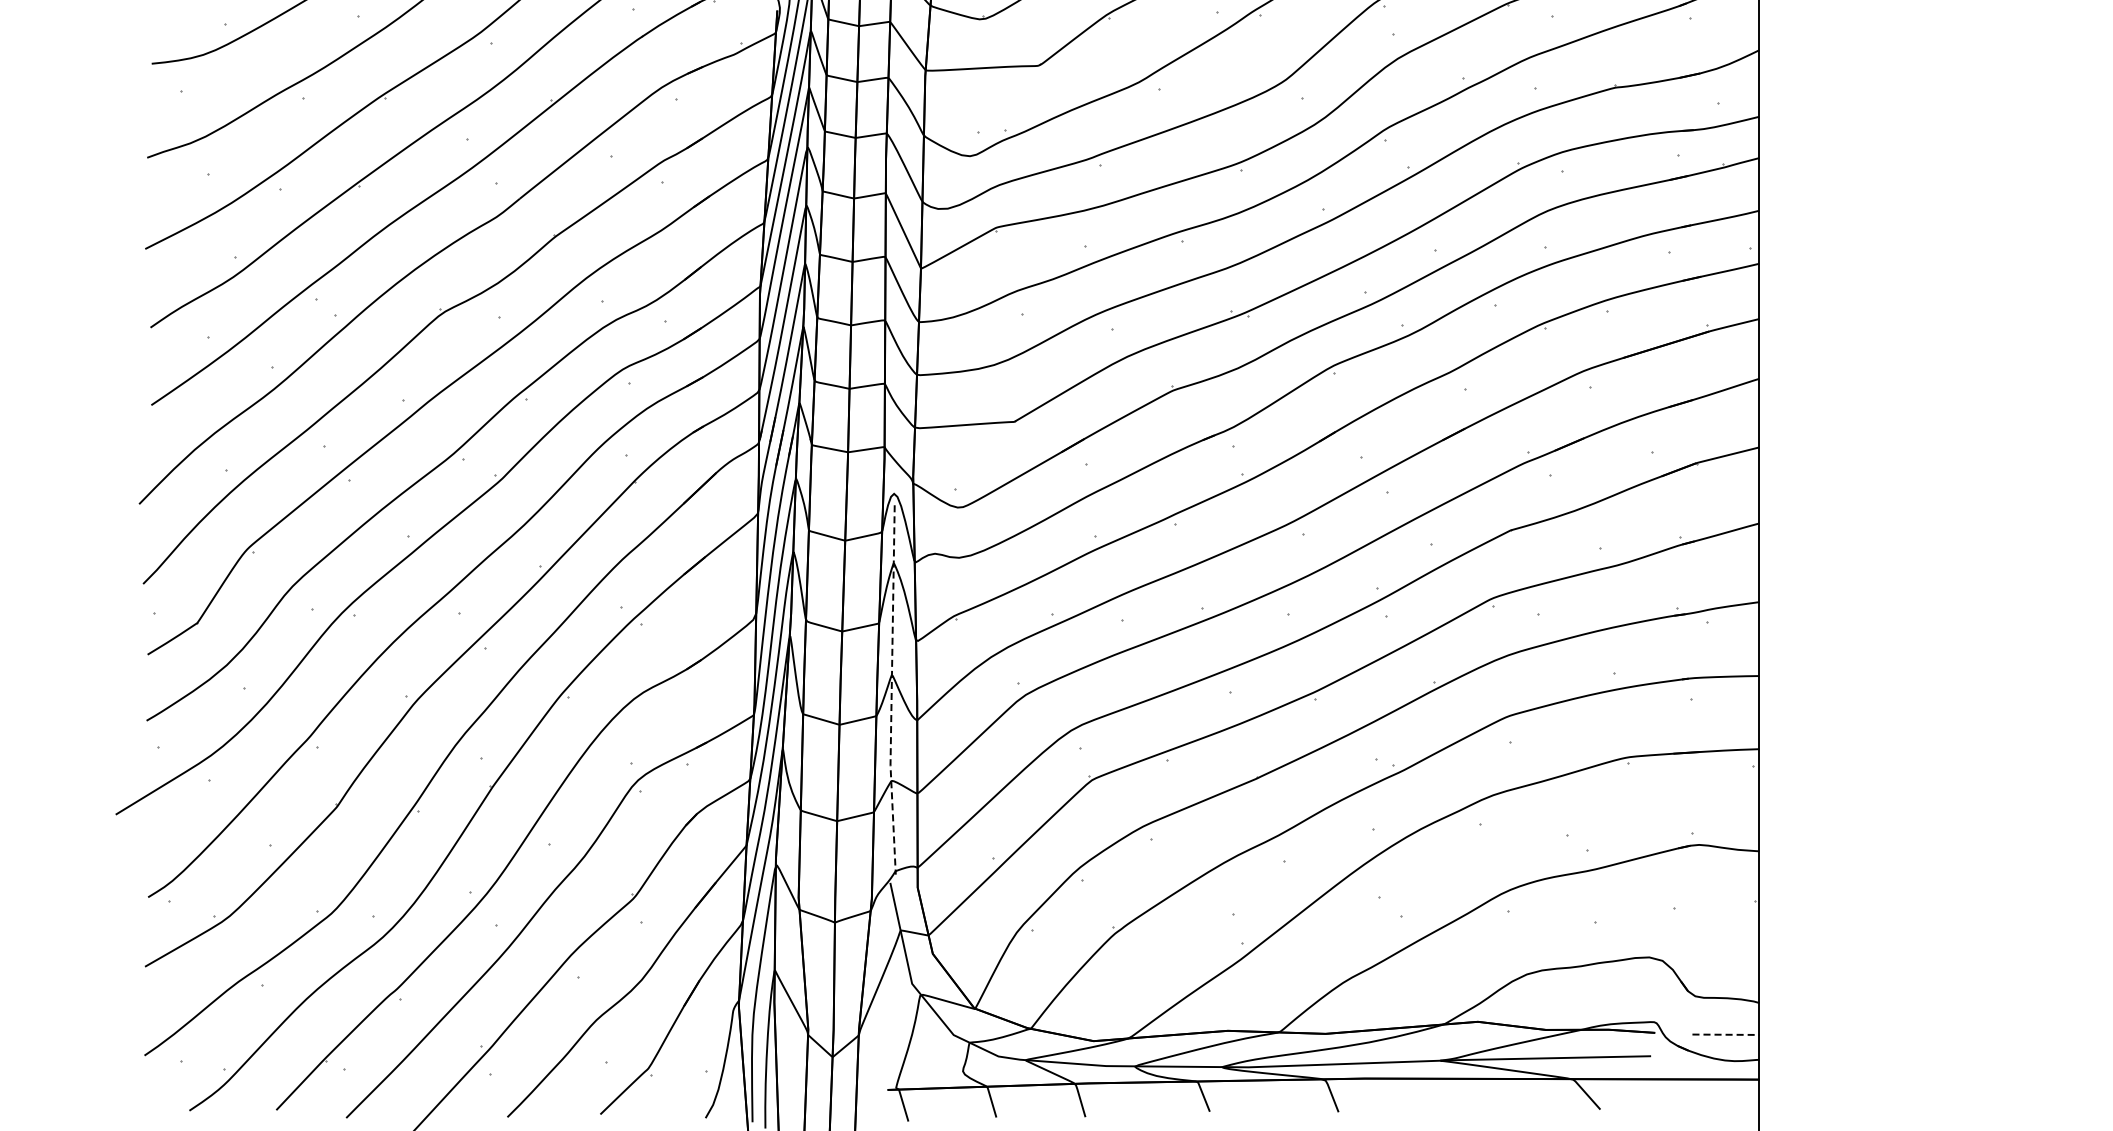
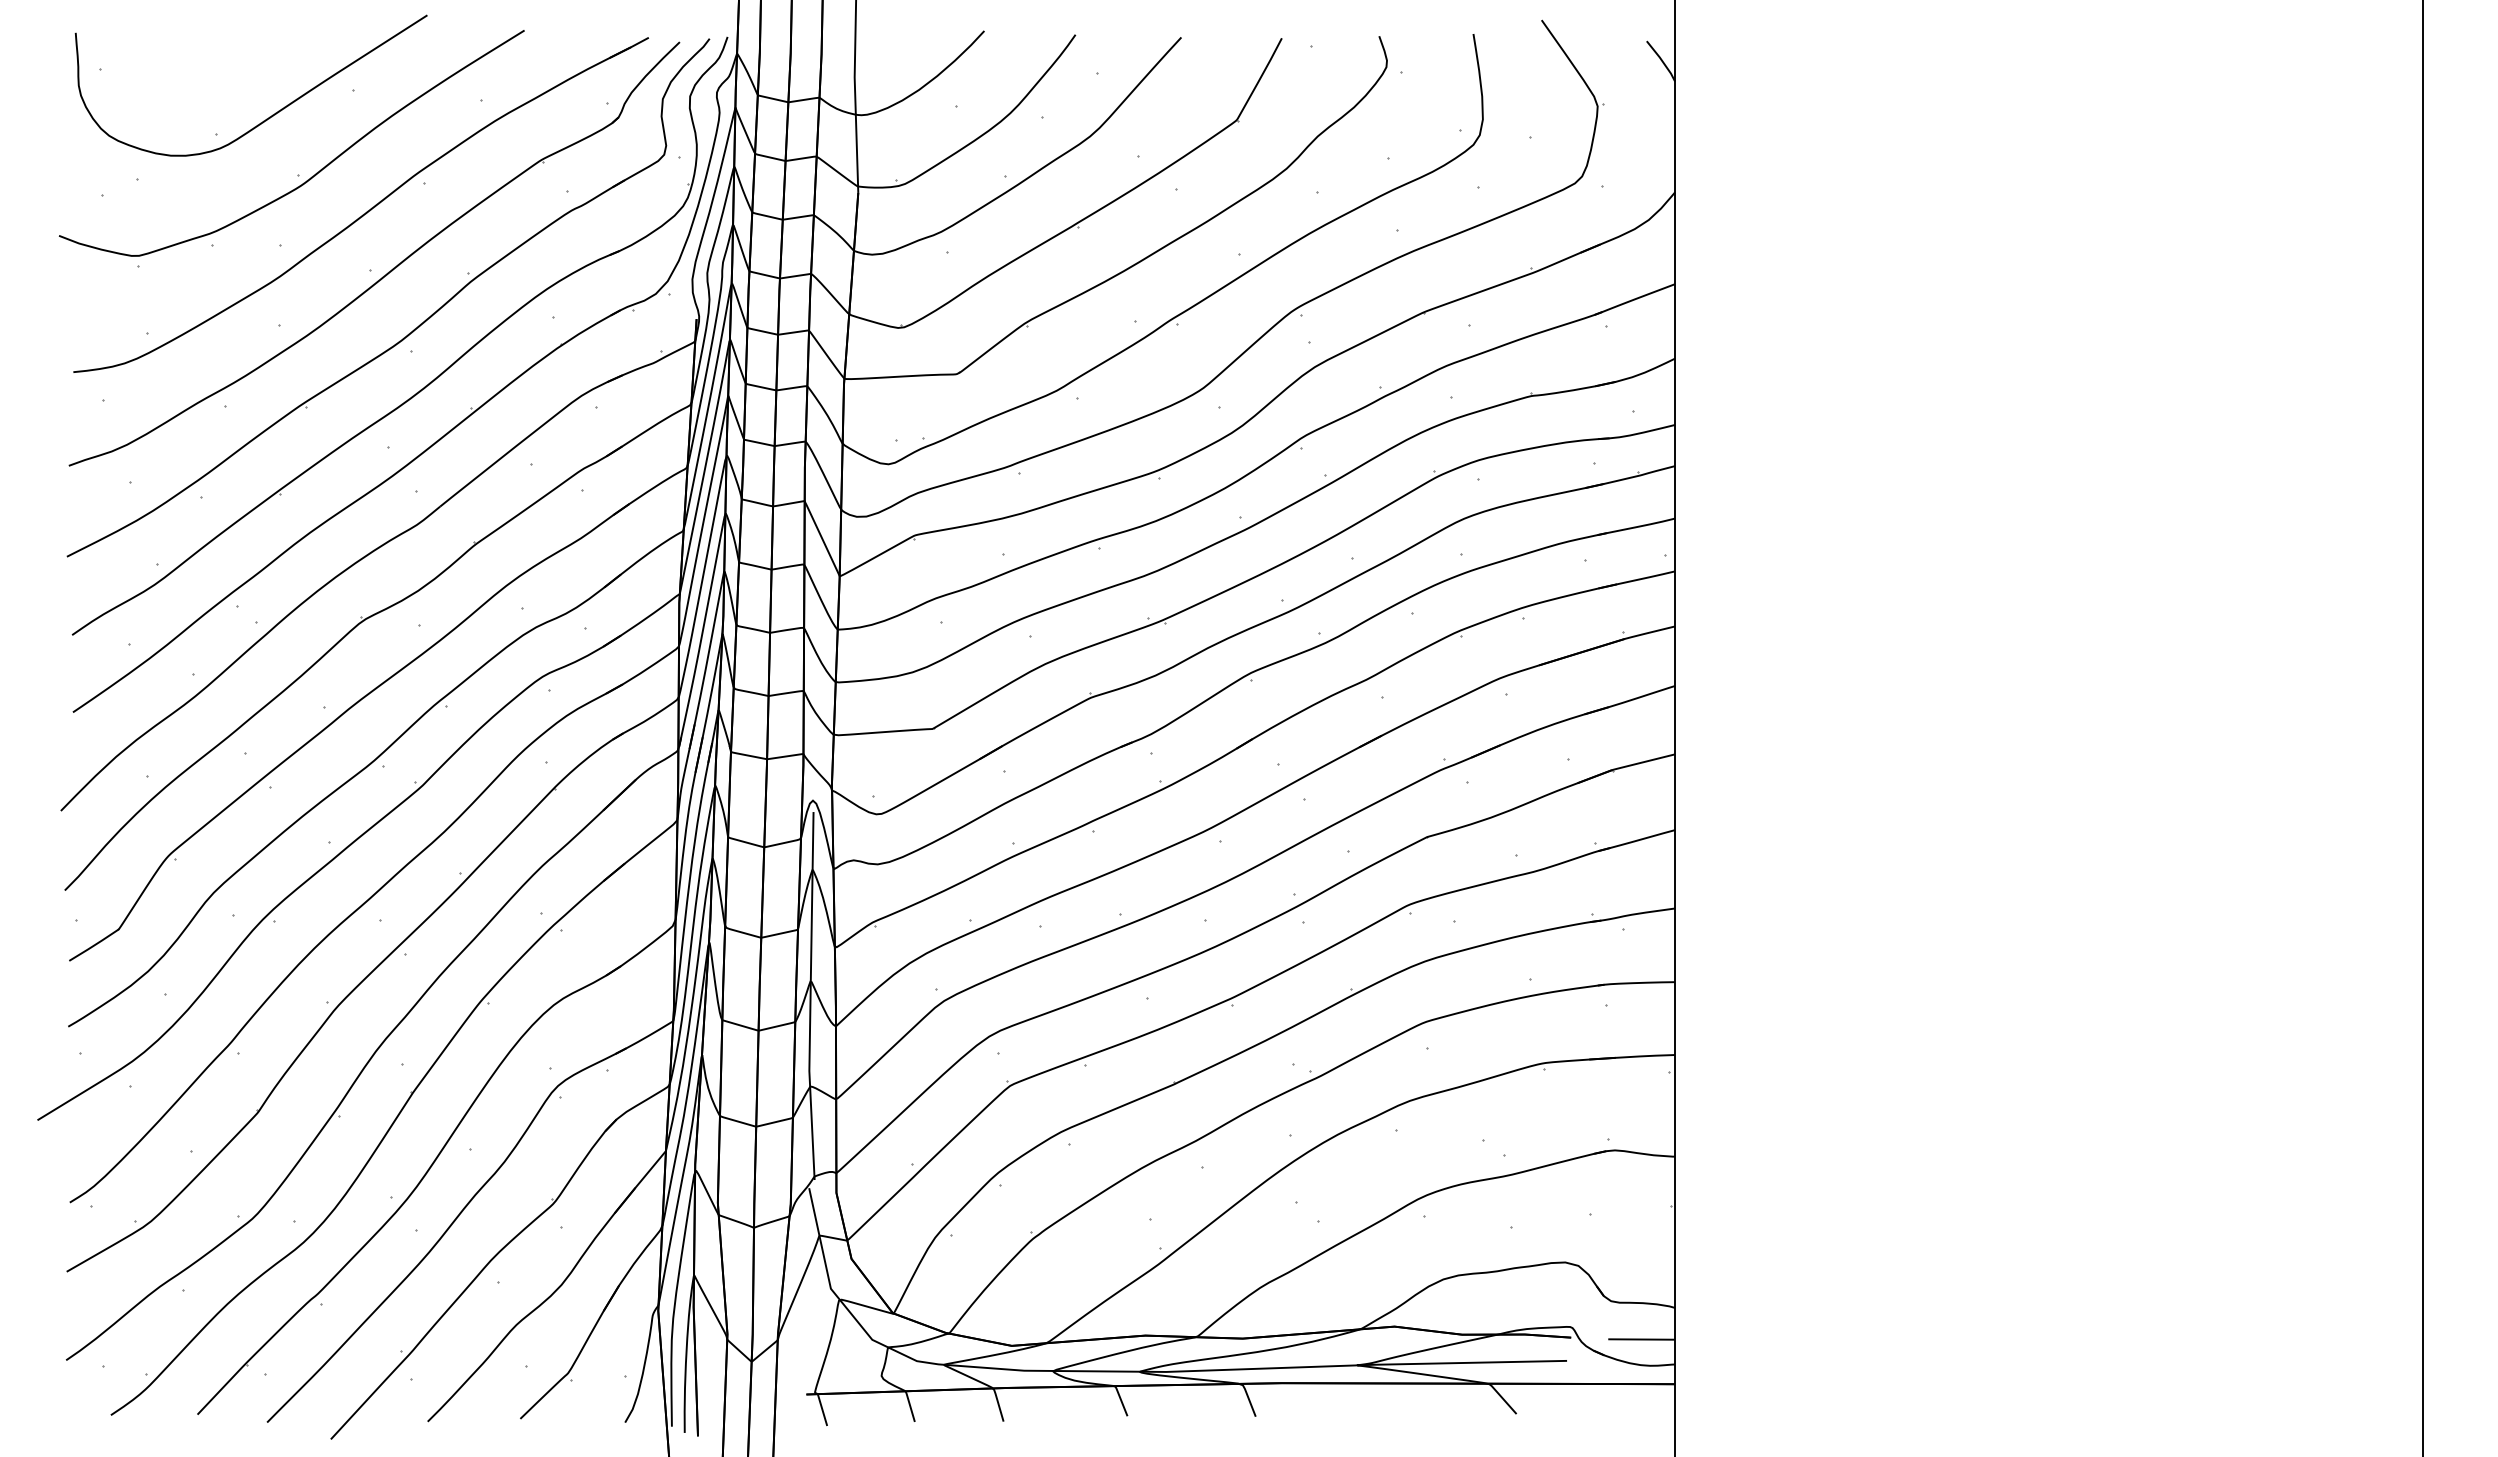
line: (891, 691) -> (810, 997), dashed -> solid
line: (1726, 1034) -> (1642, 1339), dashed -> solid

